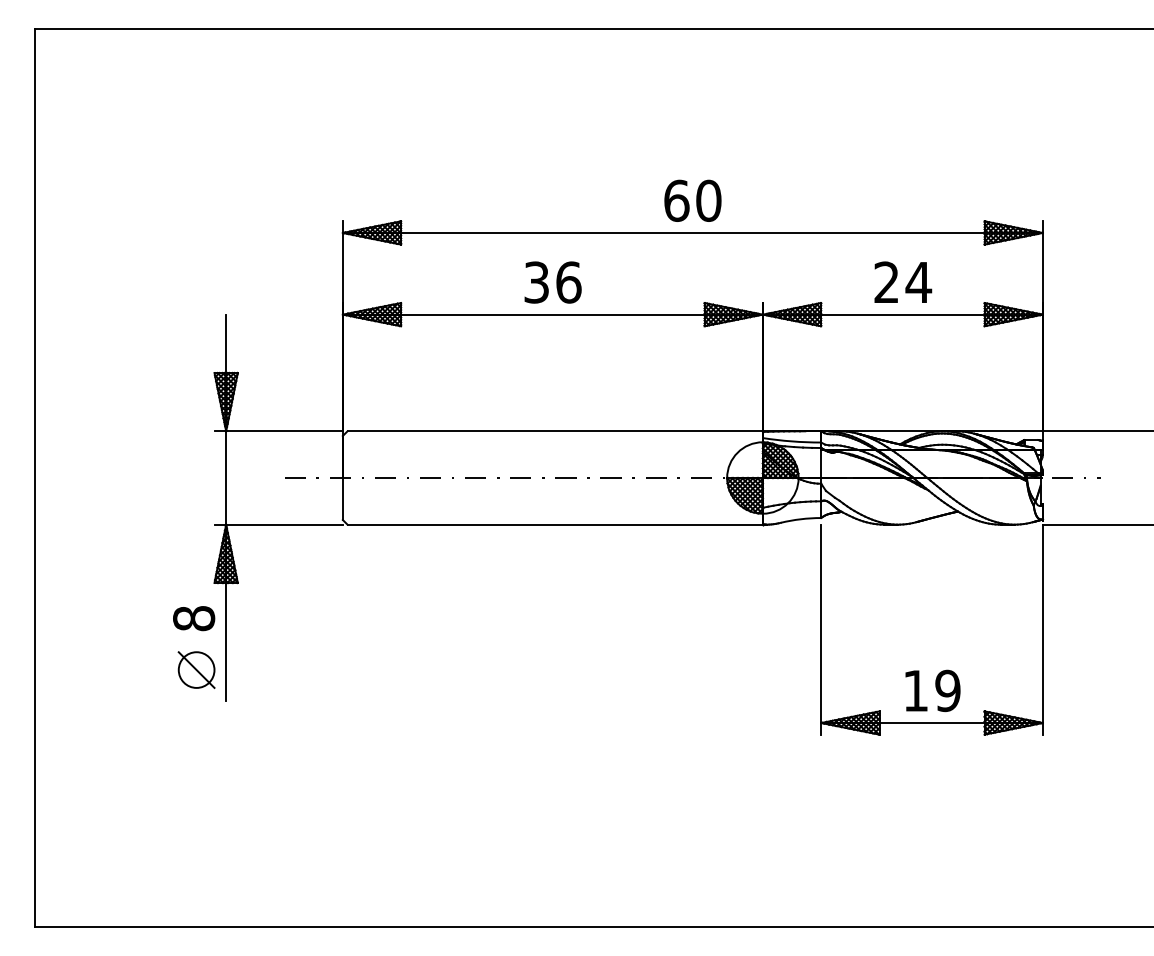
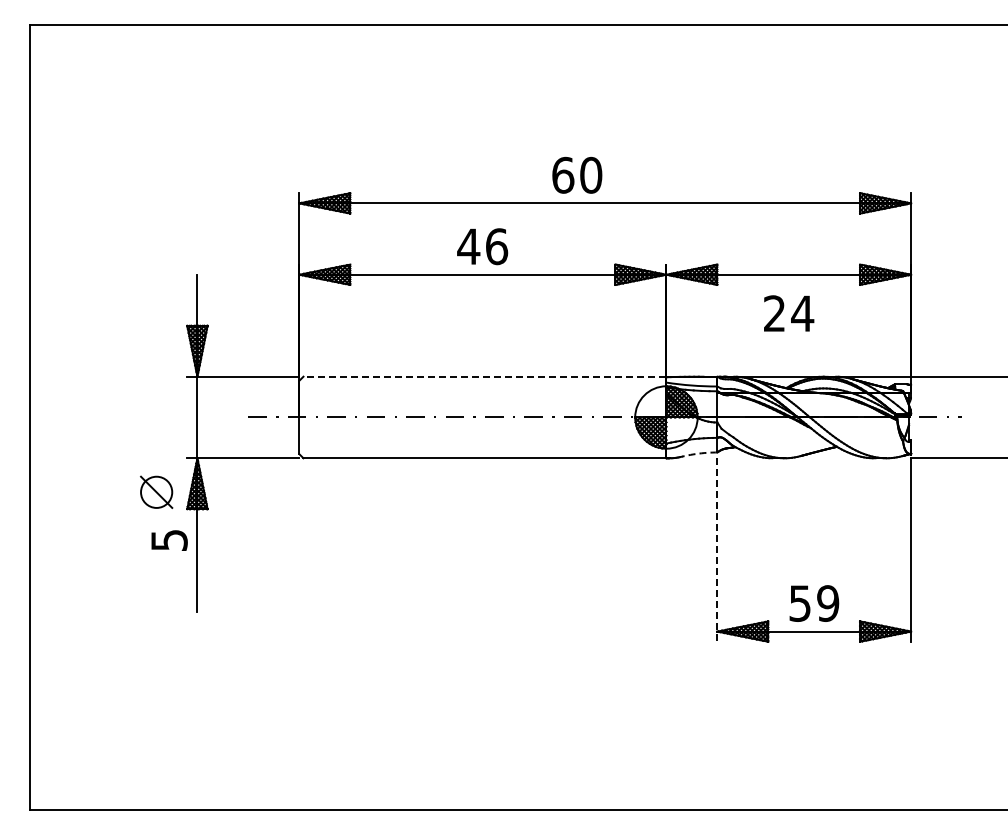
text: (693, 199) -> (577, 174), moved
text: (536, 282) -> (468, 246), 36 -> 46
text: (903, 282) -> (789, 313), moved
line: (554, 431) -> (484, 376), solid -> dashed
arc: (800, 519) -> (699, 453), solid -> dashed
text: (194, 618) -> (169, 540), 8 -> 5
line: (821, 630) -> (717, 550), solid -> dashed
part: (196, 669) -> (156, 491), moved
text: (915, 690) -> (799, 603), 19 -> 59

